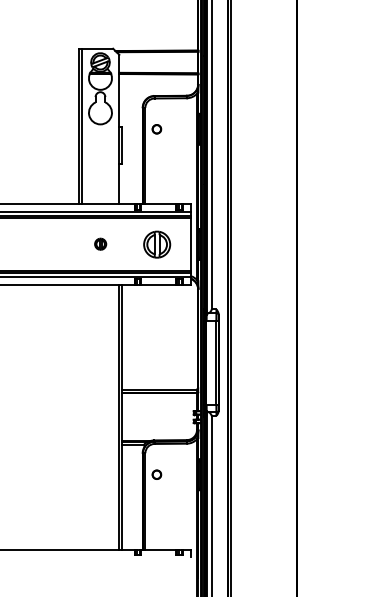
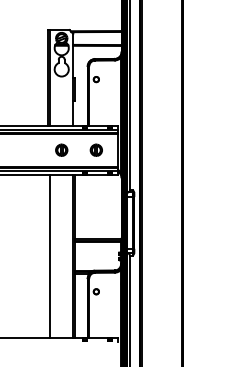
part: (100, 243) -> (61, 149), size x1.67
part: (155, 243) -> (95, 149), size x0.71
line: (82, 417) -> (50, 256), added

